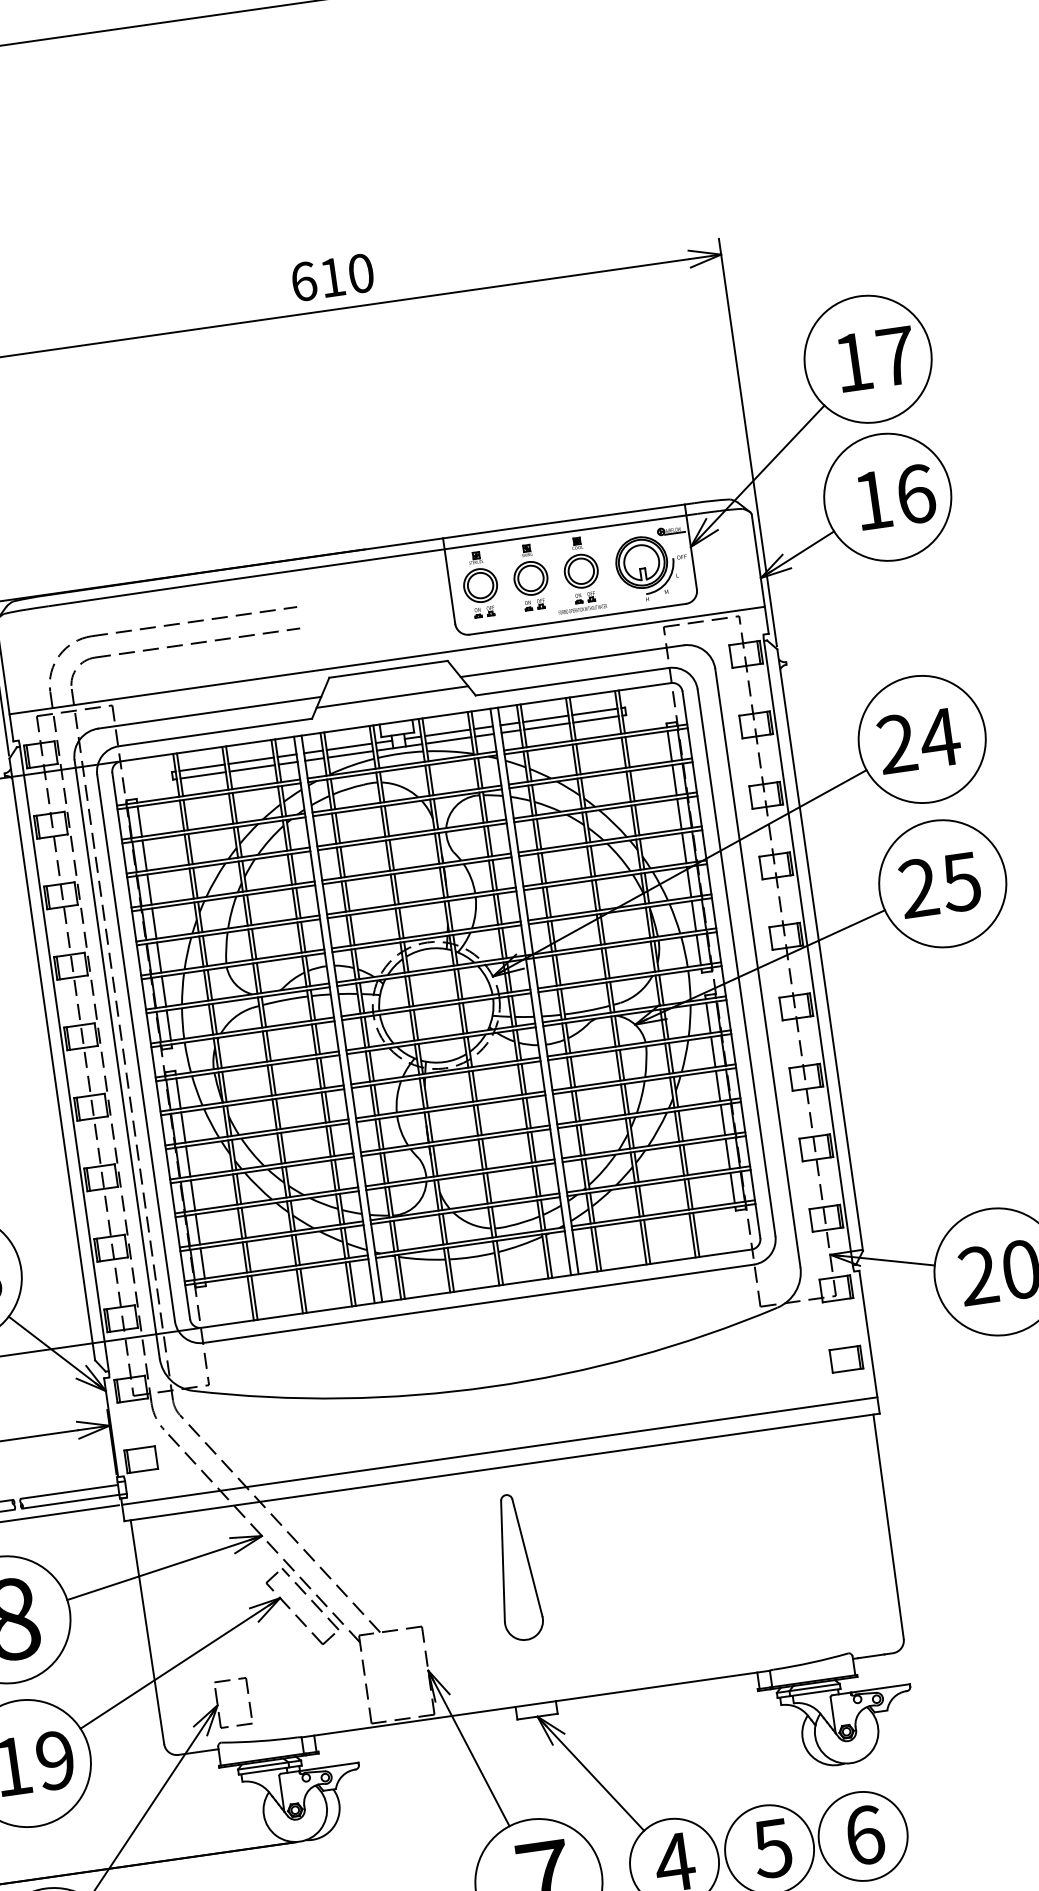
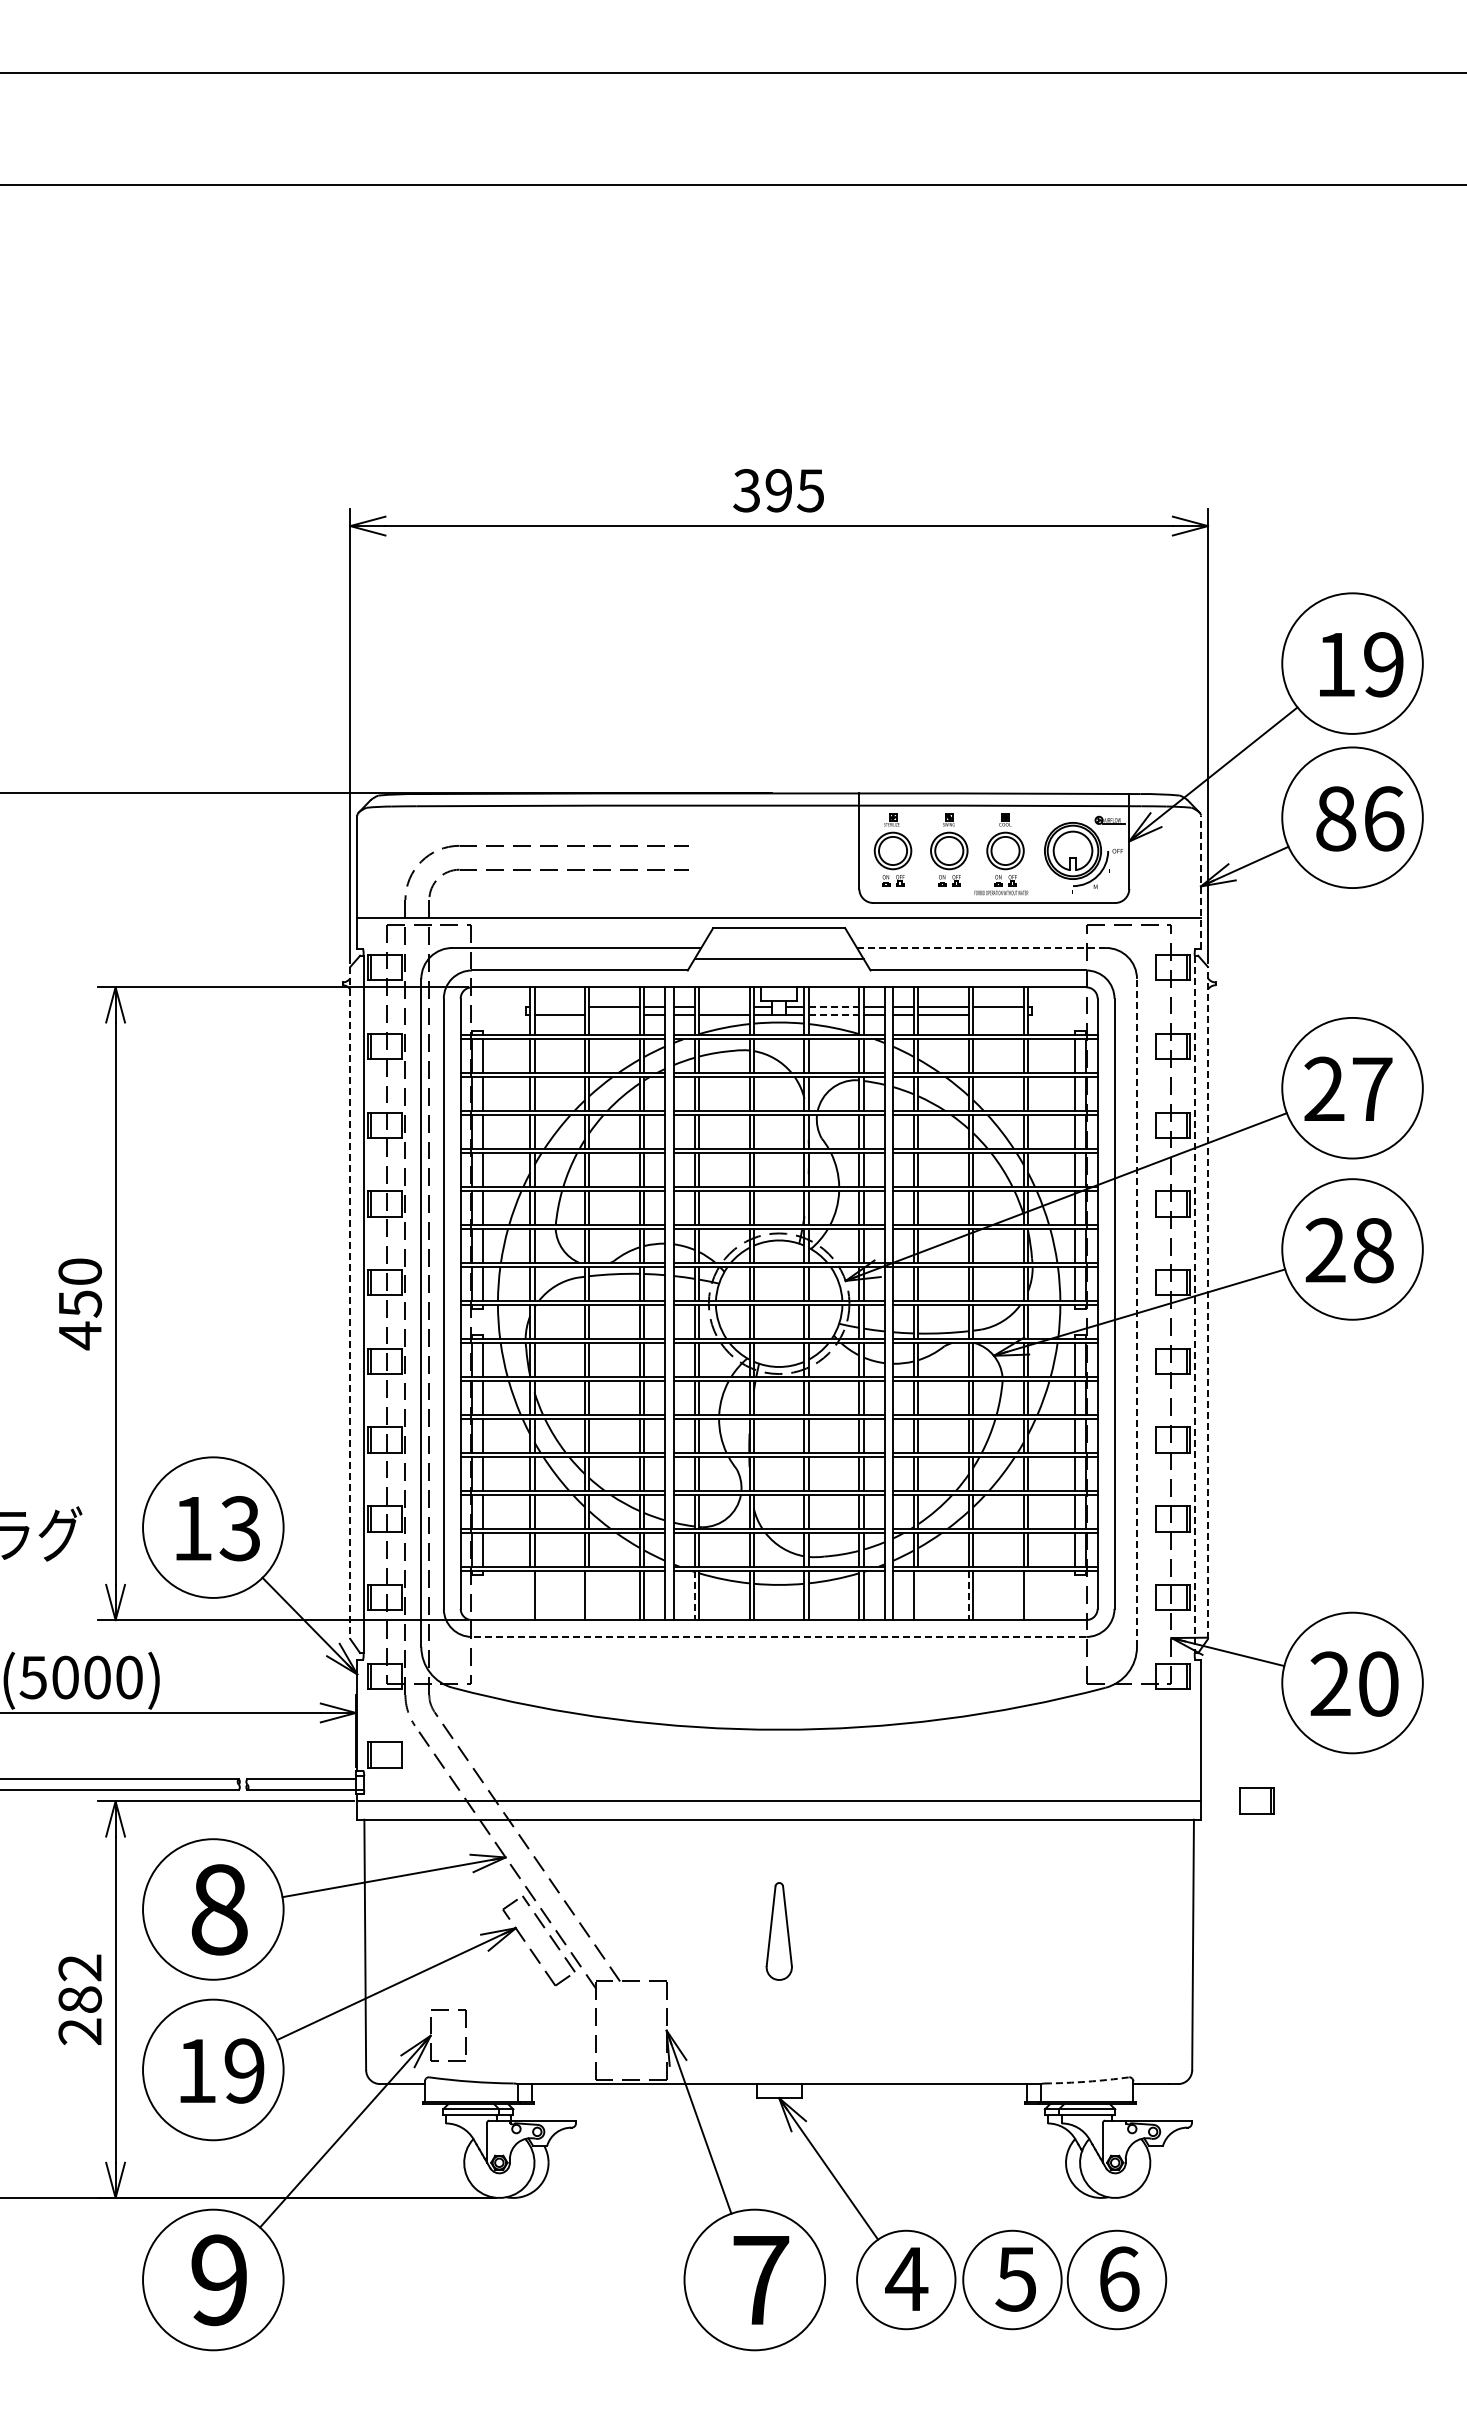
text: (332, 277) -> (778, 490), 610 -> 395
text: (896, 356) -> (1384, 664), 17 -> 19
text: (873, 500) -> (1336, 818), 16 -> 86
line: (759, 574) -> (1200, 882), solid -> dashed
line: (572, 661) -> (981, 948), solid -> dashed
line: (595, 719) -> (998, 1015), removed
line: (448, 733) -> (834, 1007), solid -> dashed
text: (939, 737) -> (1371, 1088), 24 -> 27
line: (449, 740) -> (834, 1015), solid -> dashed
line: (349, 747) -> (724, 1007), removed
line: (201, 768) -> (559, 1007), removed
line: (252, 768) -> (614, 1015), removed
text: (960, 882) -> (1372, 1250), 25 -> 28
line: (820, 949) -> (1208, 1302), solid -> dashed
line: (808, 953) -> (1194, 1304), solid -> dashed
line: (758, 967) -> (1137, 1312), solid -> dashed
line: (52, 1059) -> (350, 1303), solid -> dashed
line: (696, 1234) -> (1028, 1595), removed
line: (643, 1242) -> (968, 1595), solid -> dashed
line: (598, 1248) -> (918, 1595), removed
line: (397, 1277) -> (694, 1595), solid -> dashed
line: (303, 1290) -> (589, 1595), removed
line: (250, 1298) -> (530, 1595), removed
line: (478, 1303) -> (778, 1636), solid -> dashed
part: (845, 1358) -> (1256, 1800), moved
part: (516, 1567) -> (779, 1931), size x0.6
arc: (811, 1662) -> (1087, 2081), solid -> dashed

